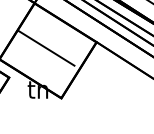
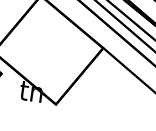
line: (46, 48) -> (47, 47), removed

